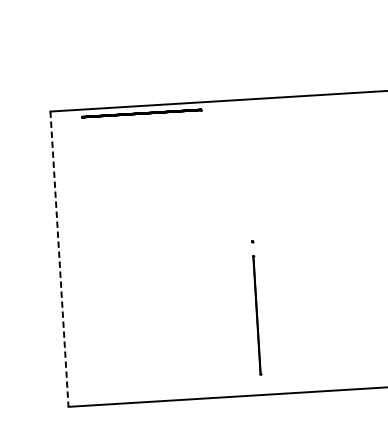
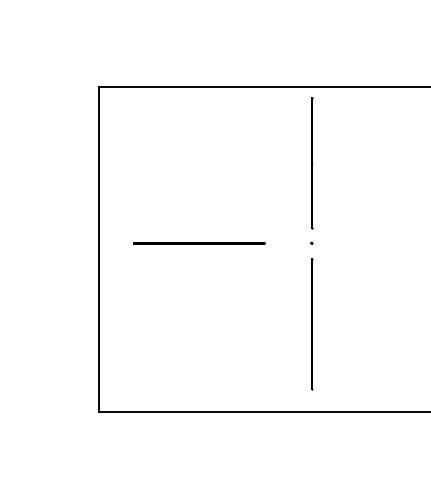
line: (142, 113) -> (199, 243), moved
line: (248, 169) -> (312, 163), added
line: (59, 259) -> (98, 249), dashed -> solid

